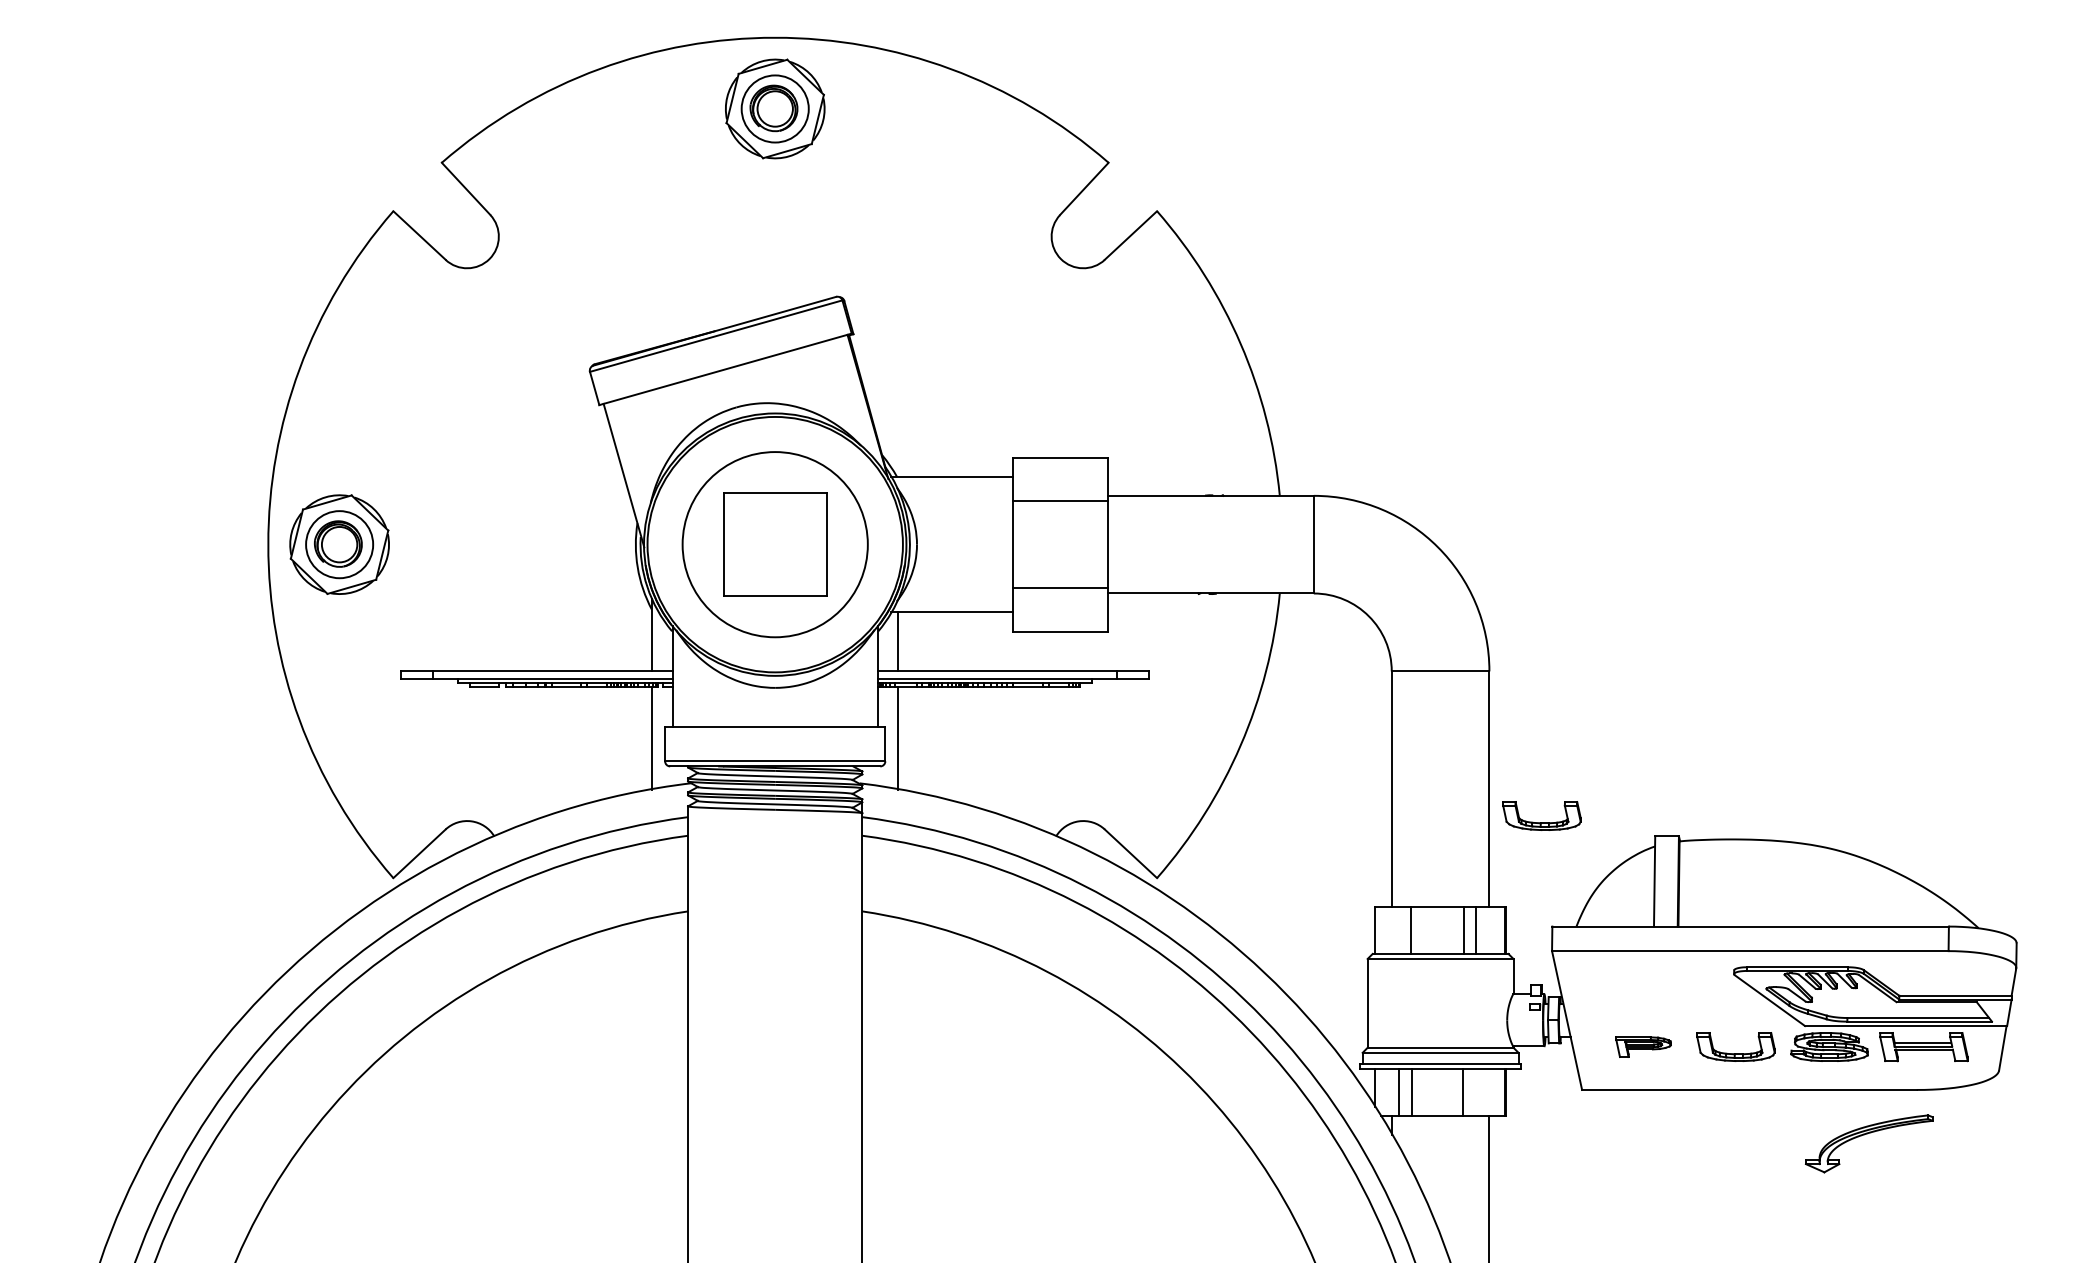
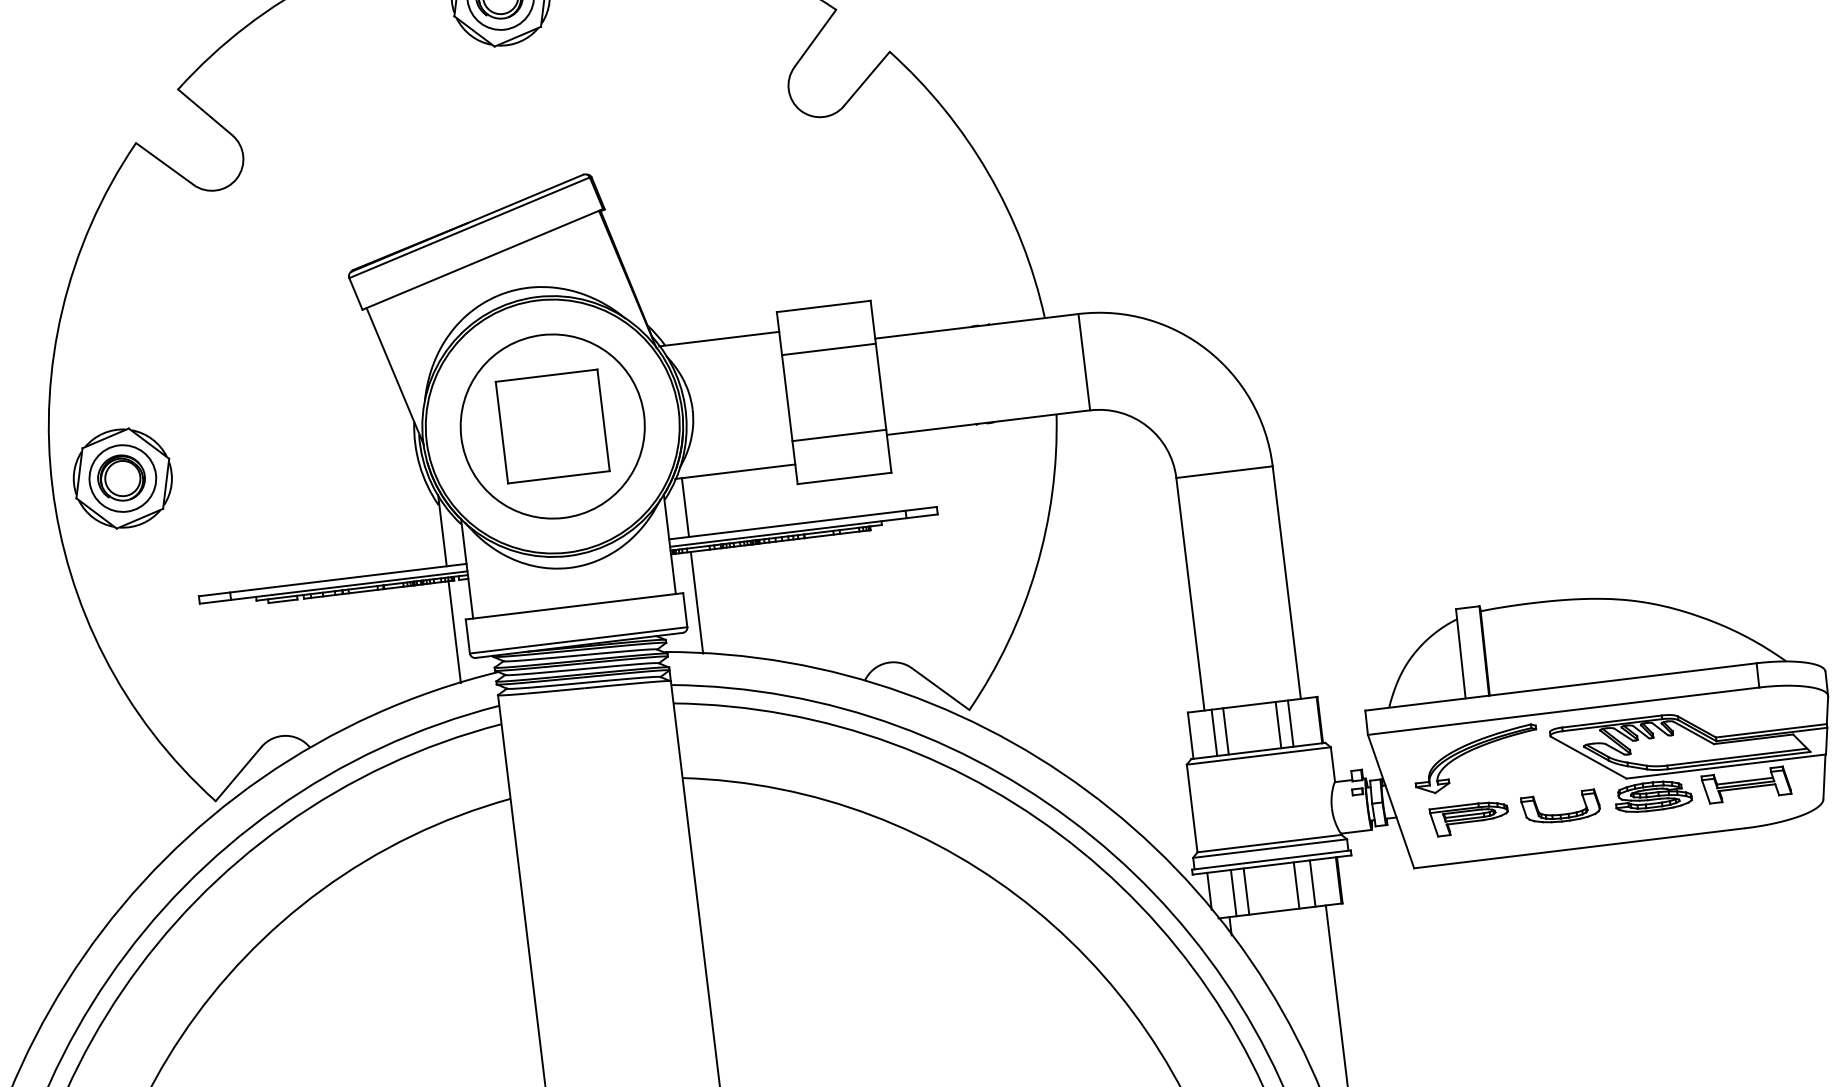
part: (1541, 822) -> (1342, 609), removed
line: (1398, 930) -> (1213, 732), added
part: (1643, 1047) -> (1469, 819), size x1.43
line: (1478, 1092) -> (1312, 883), added
part: (1867, 1134) -> (1473, 750), moved

